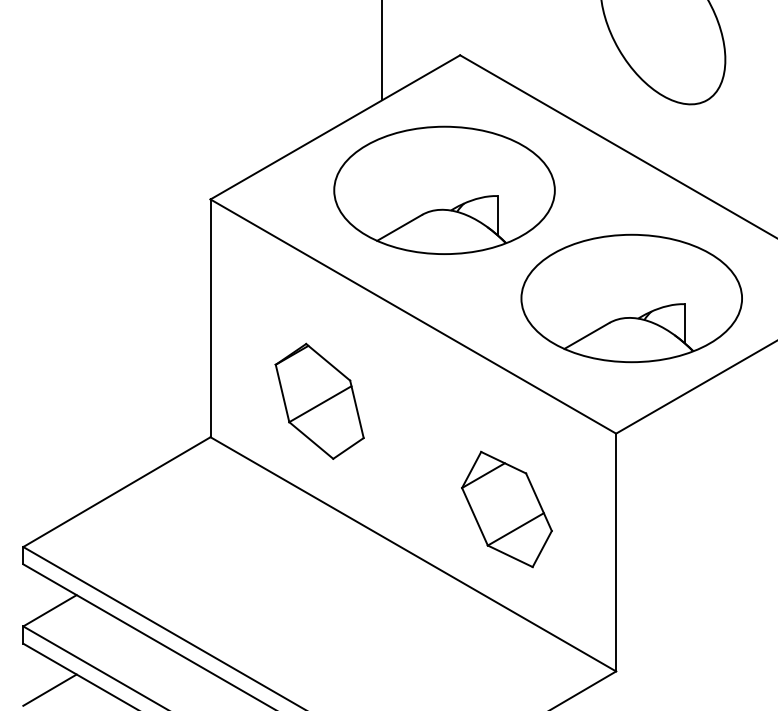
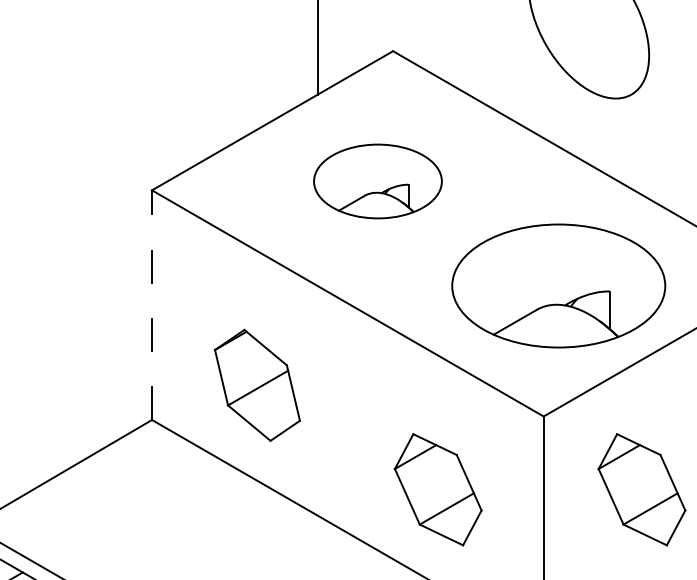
part: (444, 189) -> (377, 180), size x0.6
line: (210, 318) -> (151, 305), solid -> dashed
part: (717, 509) -> (641, 489), added

